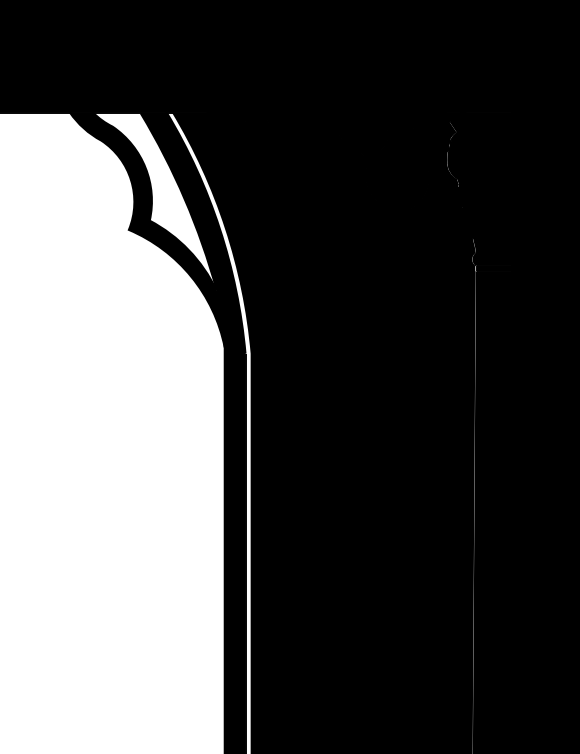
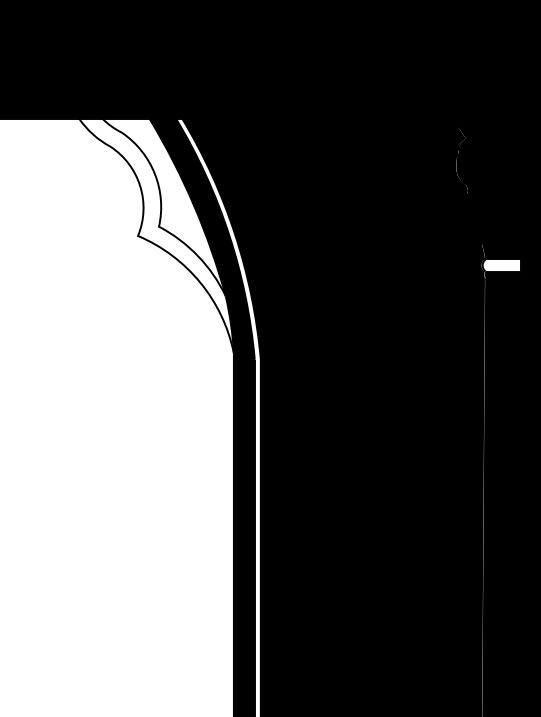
fill: (146, 229) -> (155, 235), removed
fill: (492, 258) -> (501, 264), removed

